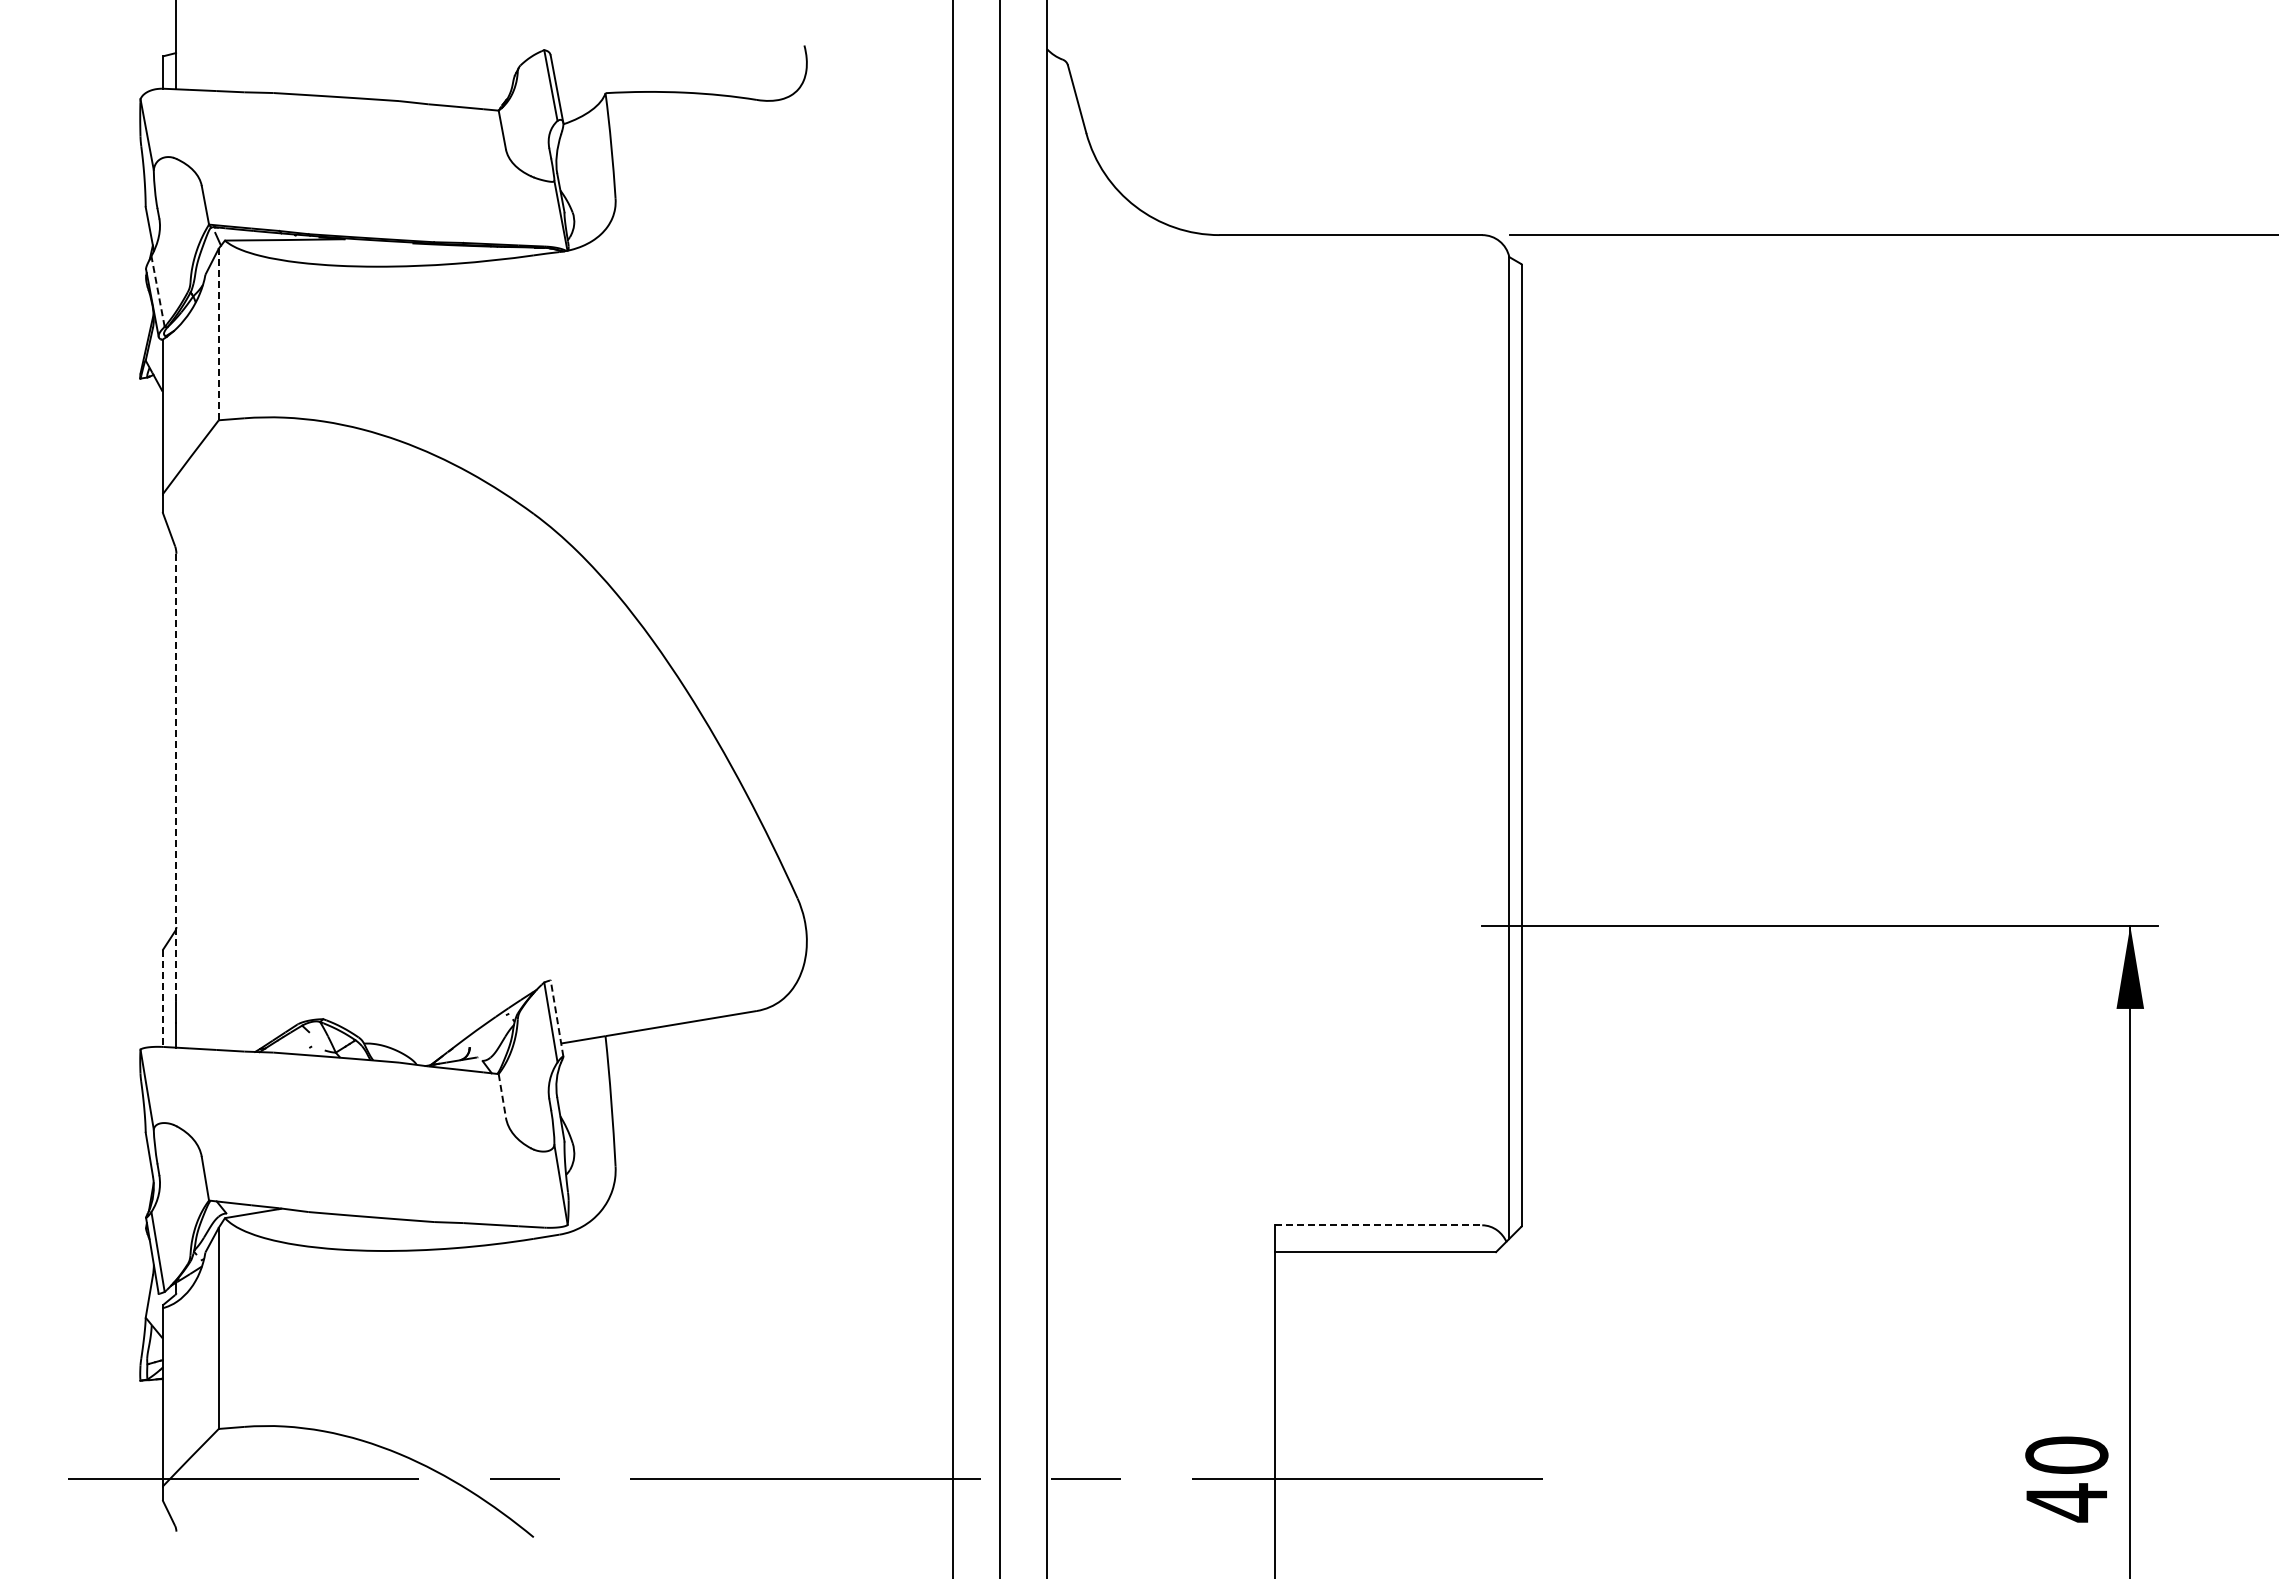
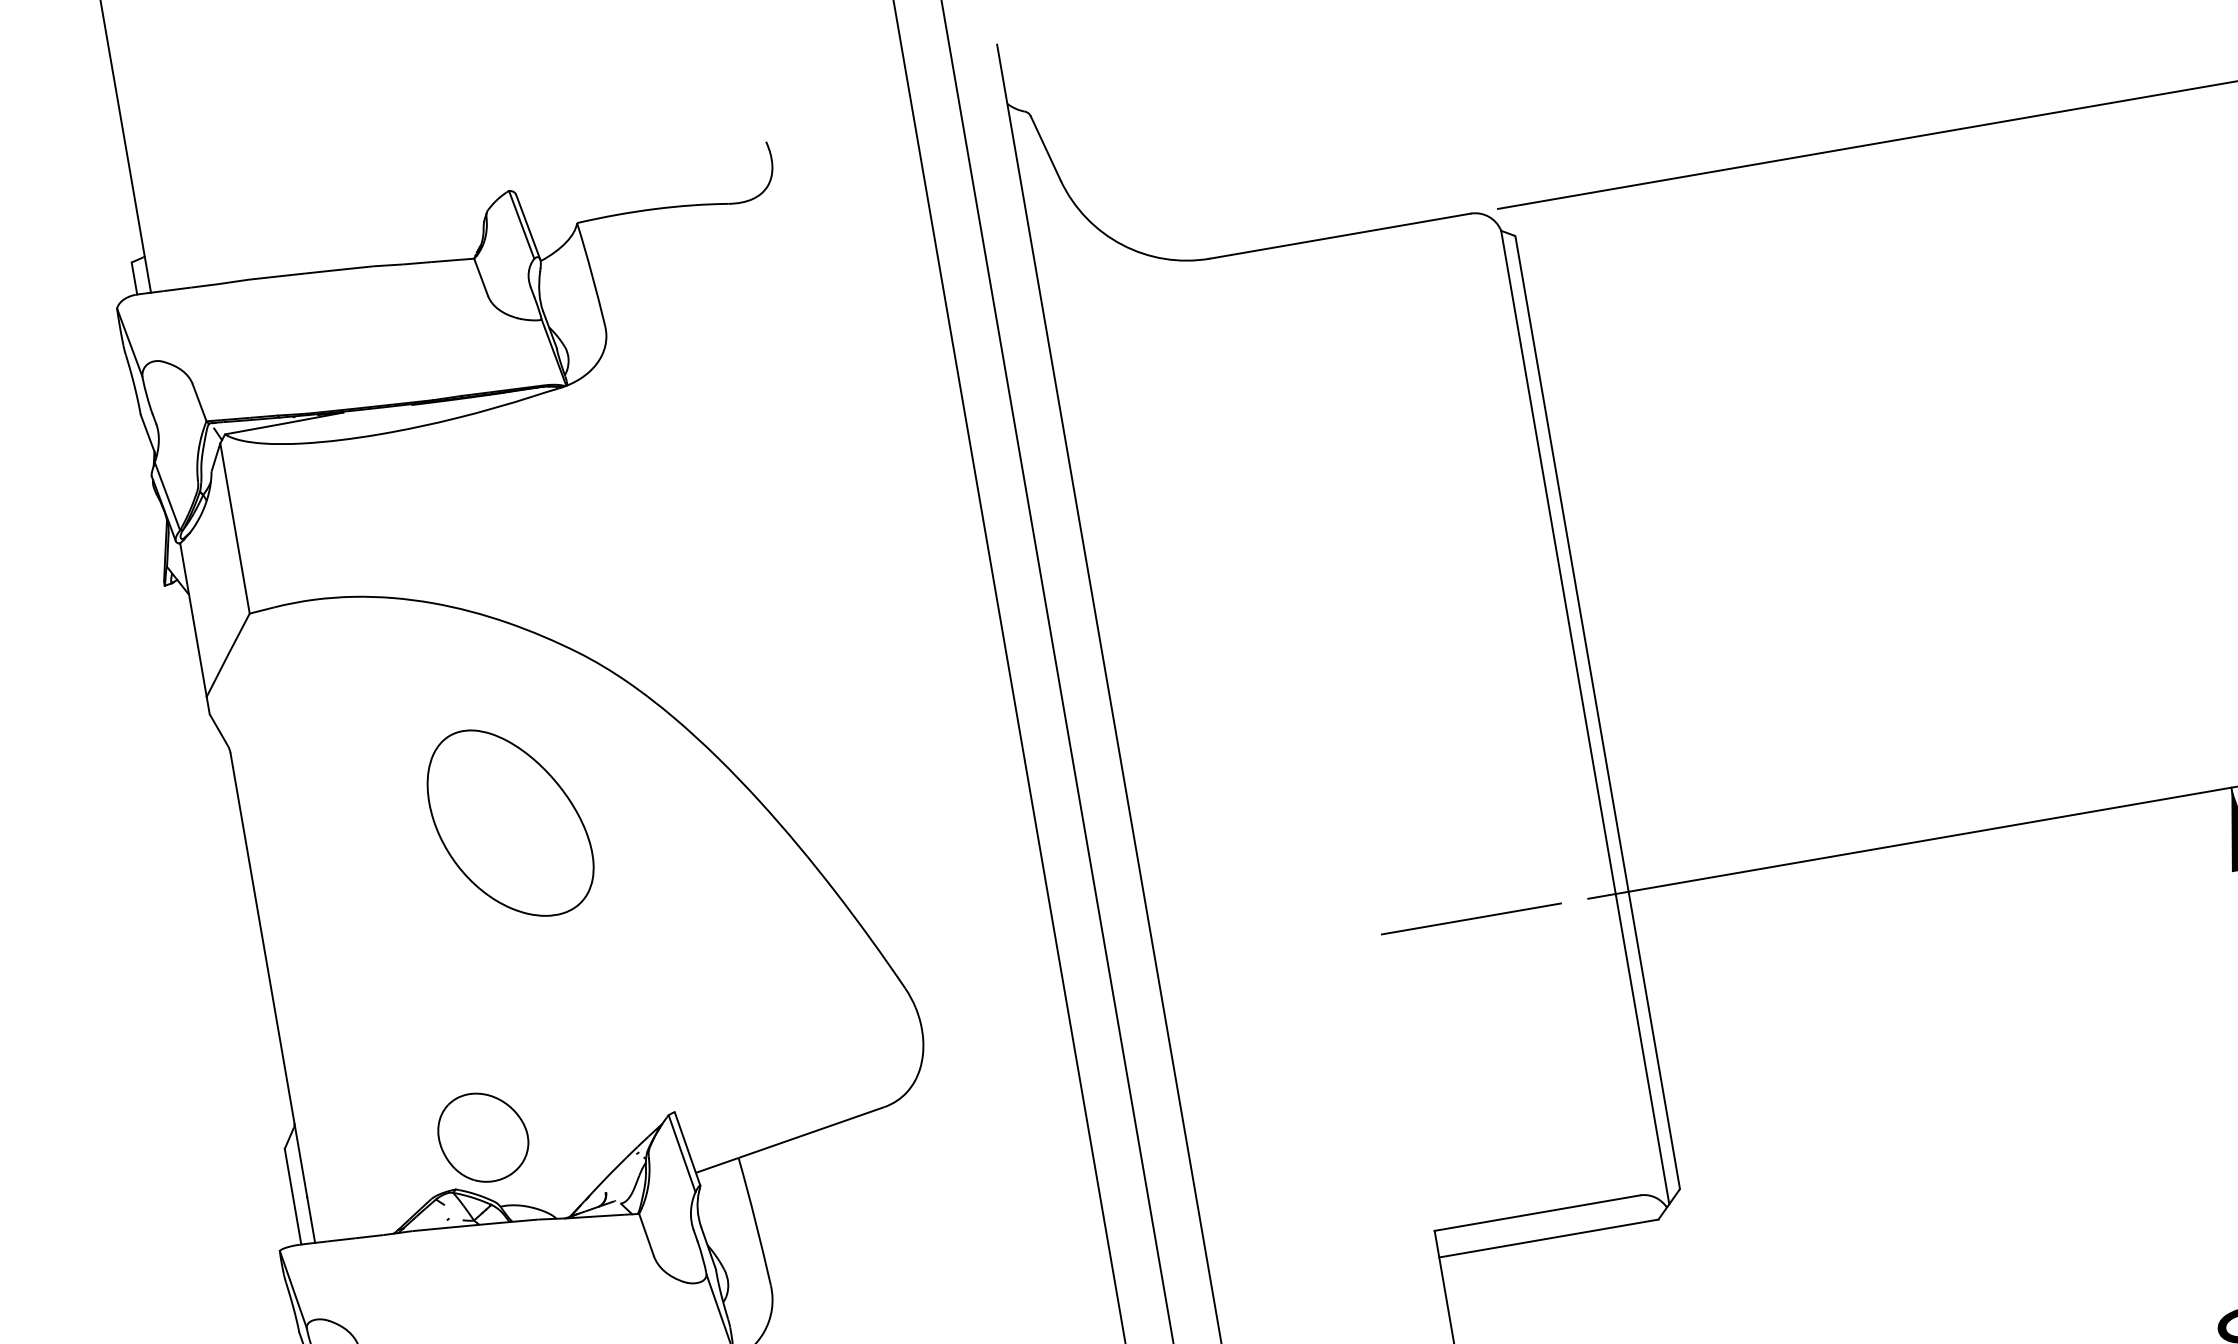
line: (158, 291) -> (167, 496), dashed -> solid
line: (218, 334) -> (234, 528), dashed -> solid
part: (437, 669) -> (509, 823), added
line: (176, 777) -> (268, 975), dashed -> solid
line: (1363, 926) -> (1471, 919), added
part: (358, 972) -> (482, 1137), added
line: (162, 999) -> (293, 1197), dashed -> solid
line: (557, 1018) -> (687, 1148), dashed -> solid
line: (502, 1096) -> (646, 1235), dashed -> solid
line: (1378, 1225) -> (1537, 1213), dashed -> solid

